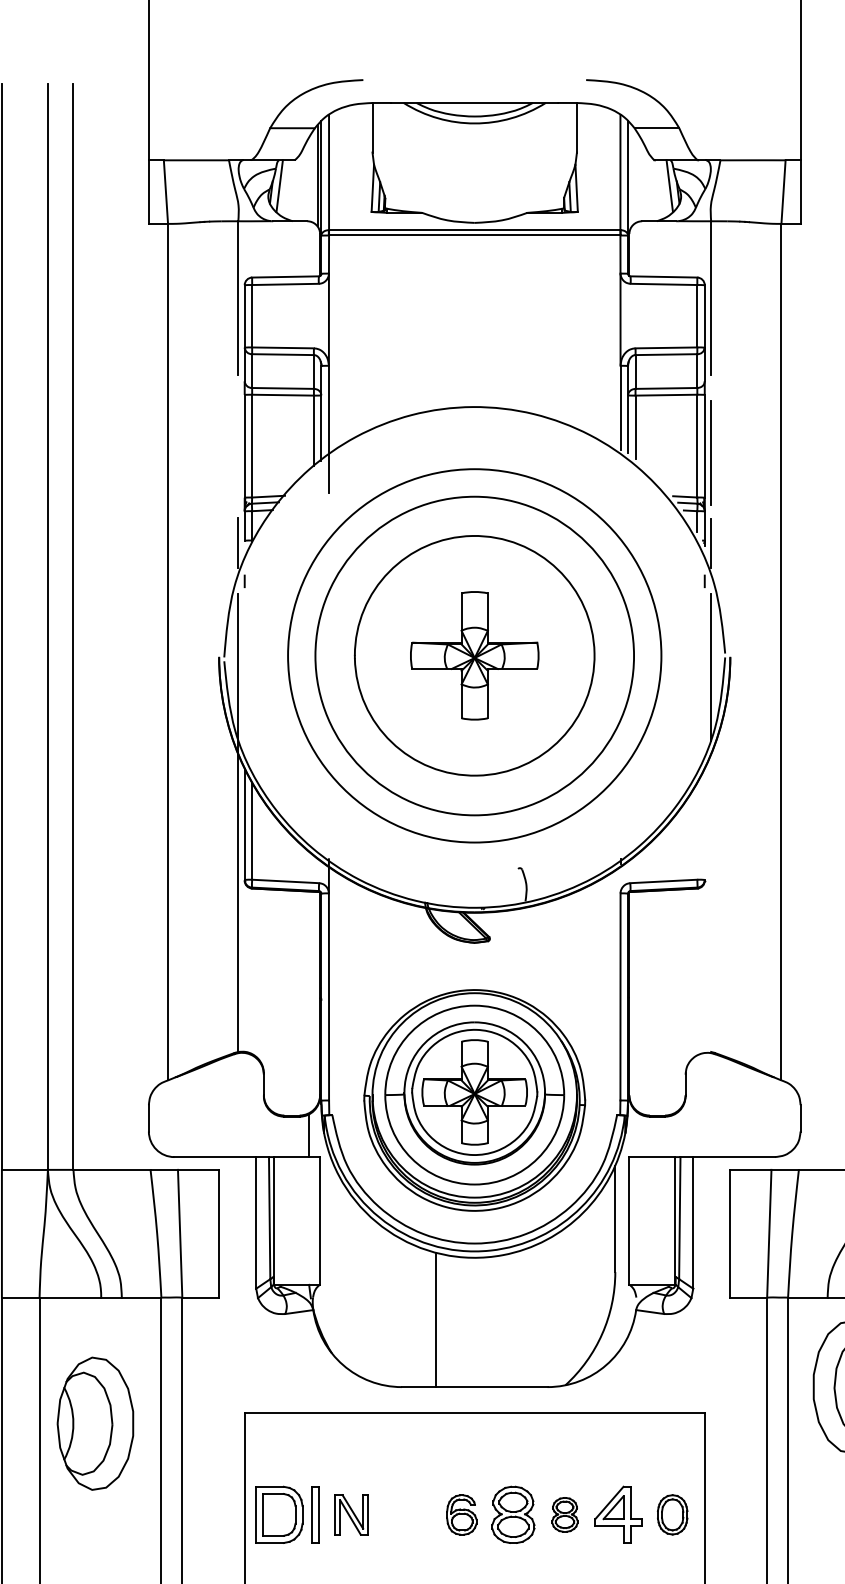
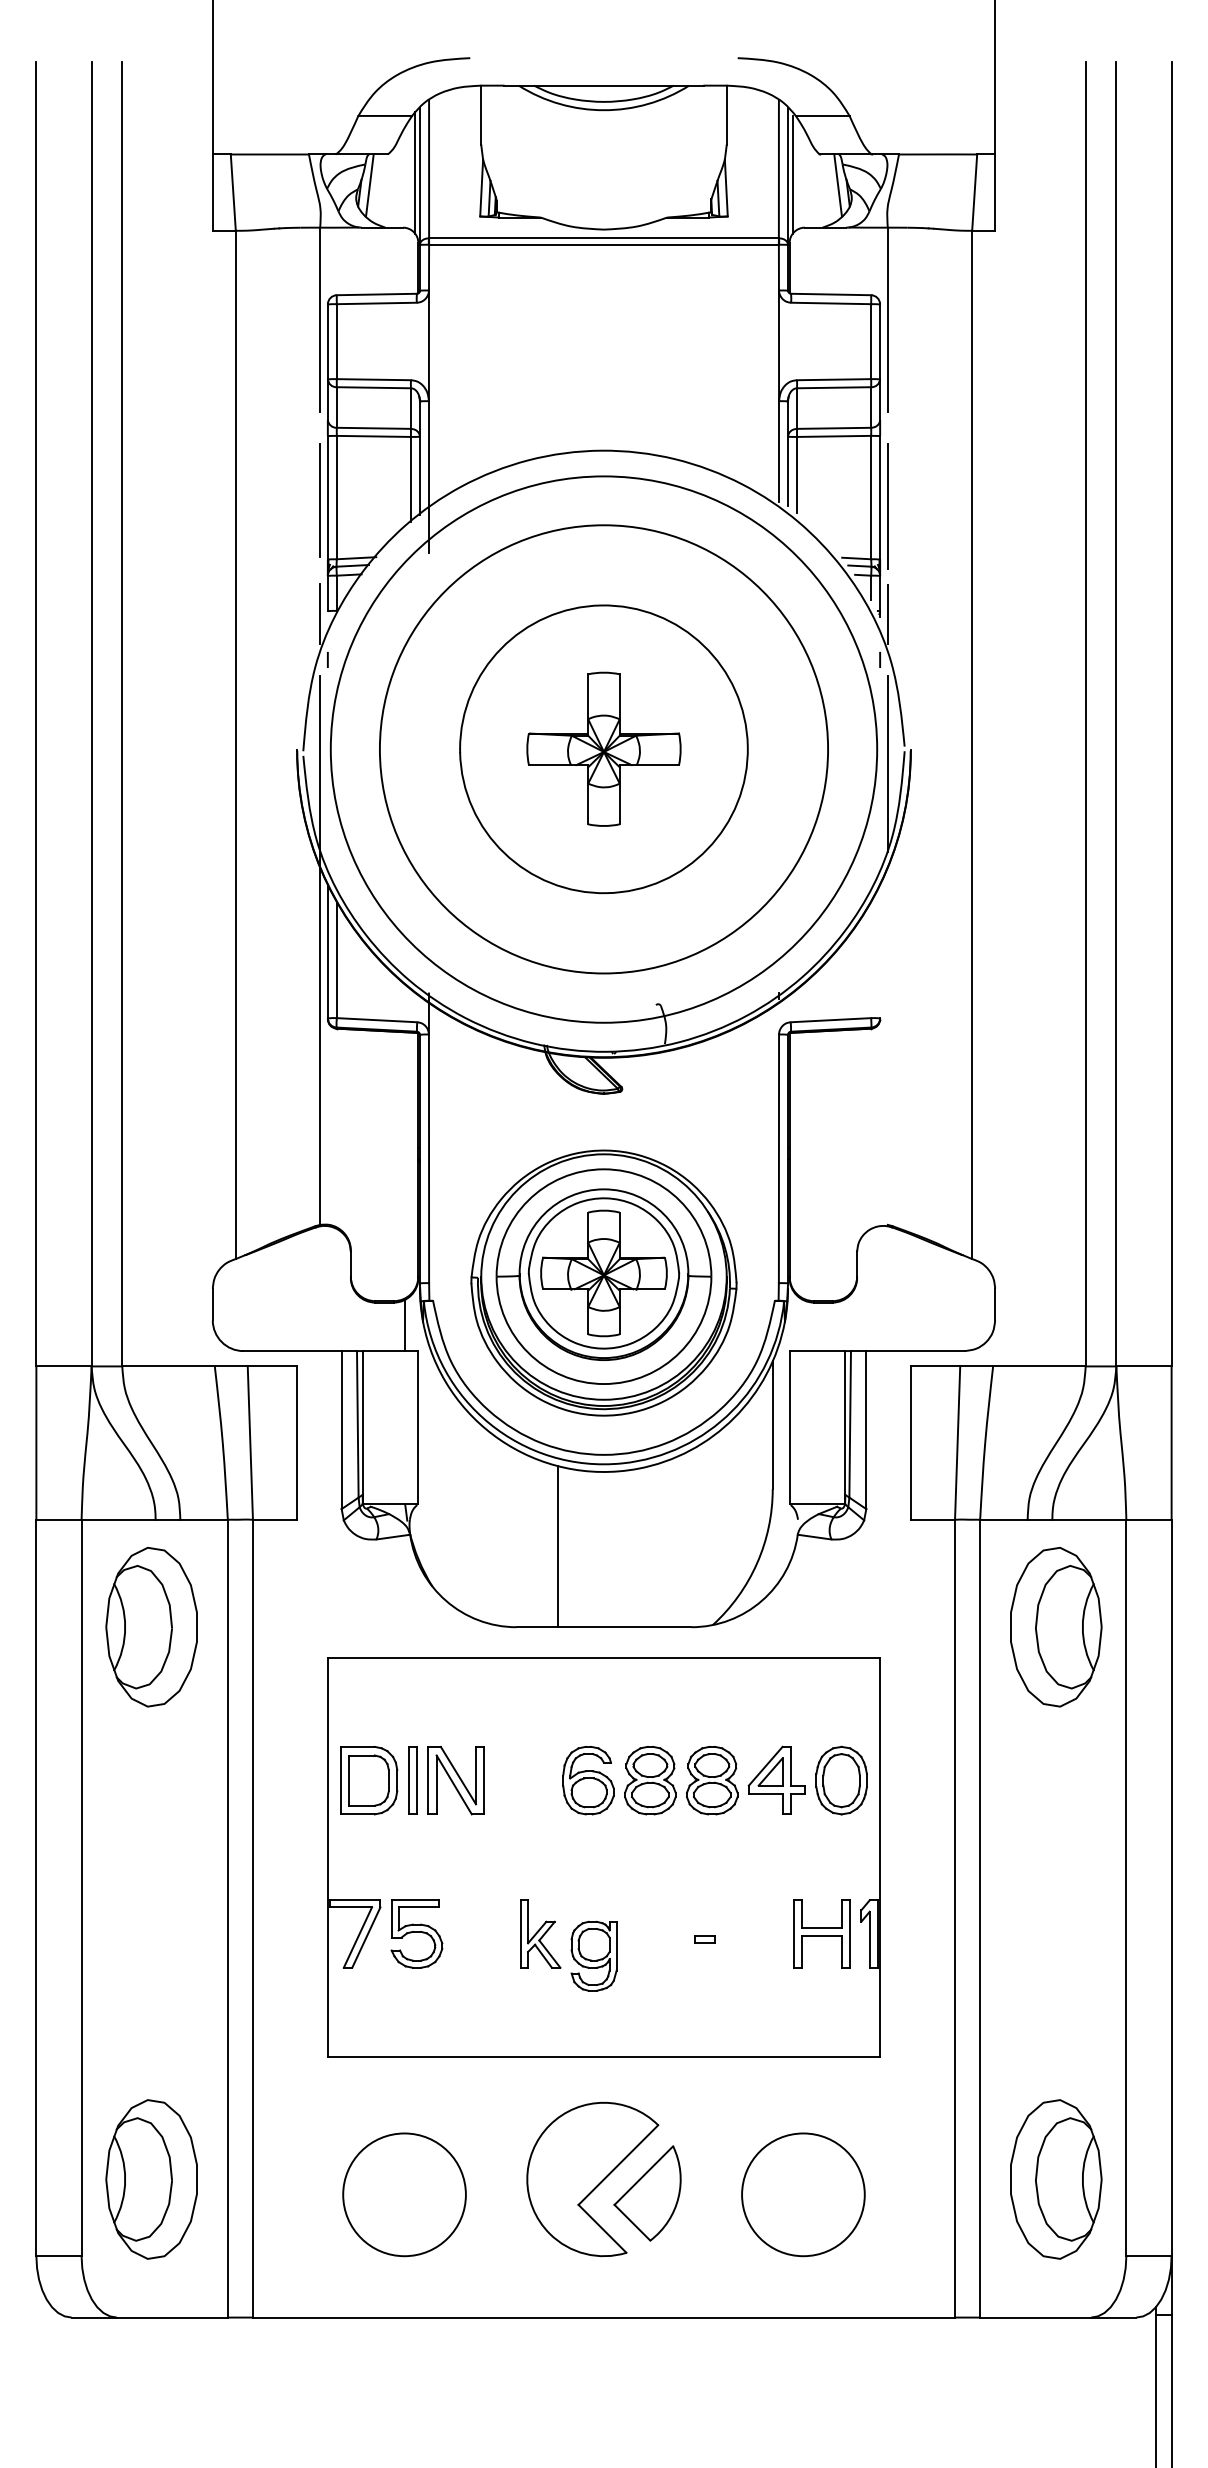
line: (631, 176) -> (792, 174), added
line: (238, 447) -> (320, 499), added
circle: (474, 655) -> (603, 749), size x1.43
part: (95, 1423) -> (151, 1627), moved
part: (351, 1514) -> (455, 1780), size x1.43
part: (461, 1514) -> (588, 1780), size x1.43
part: (565, 1514) -> (712, 1780), size x1.67
part: (672, 1514) -> (841, 1780), size x1.43

